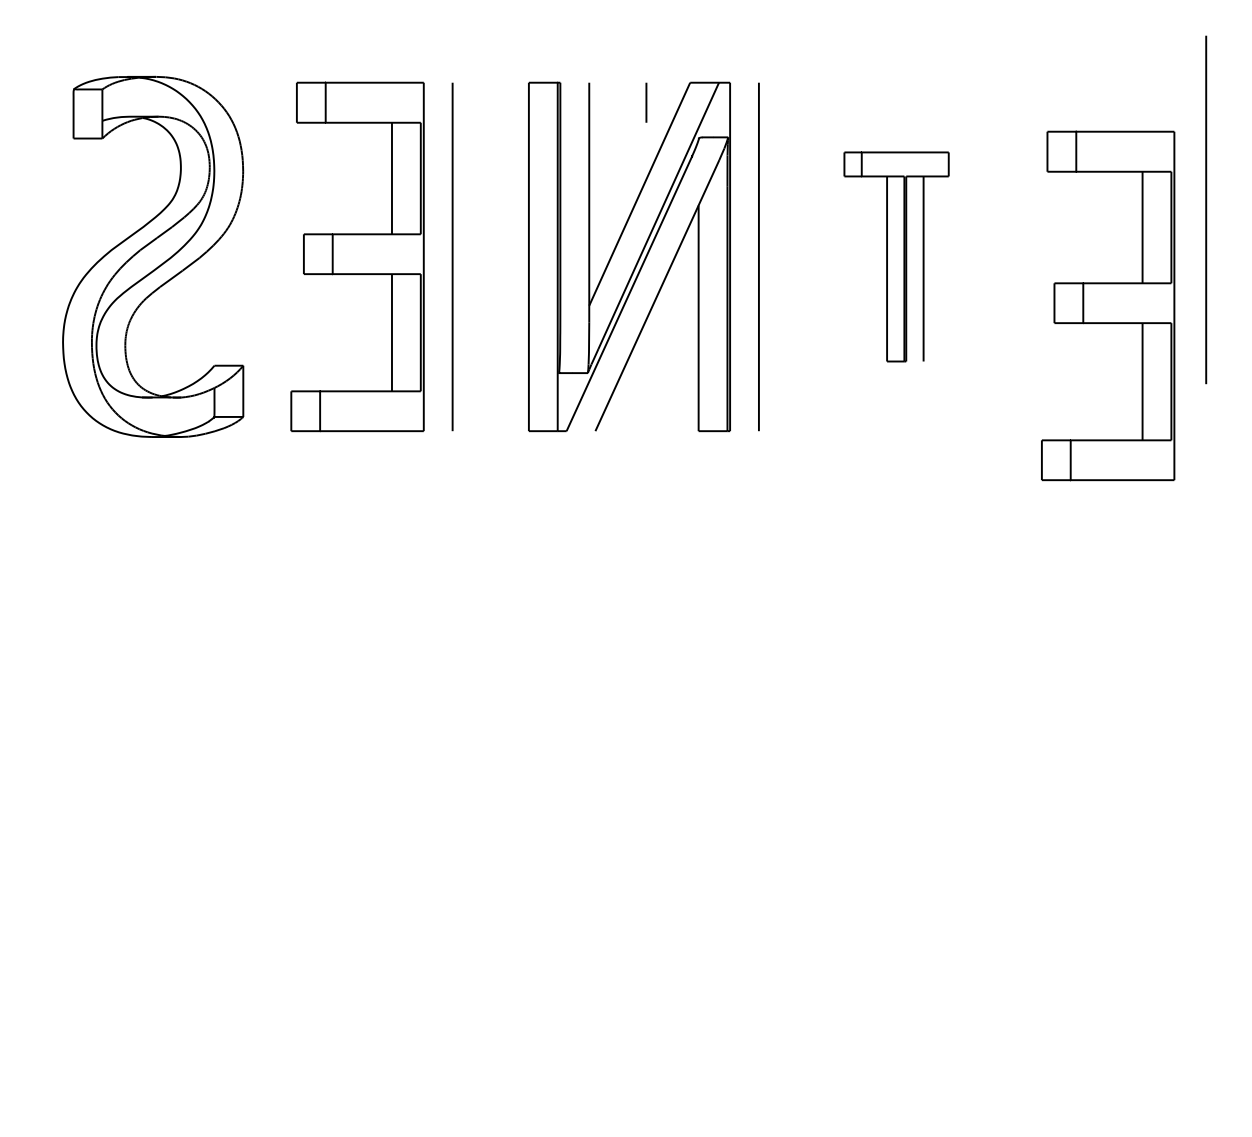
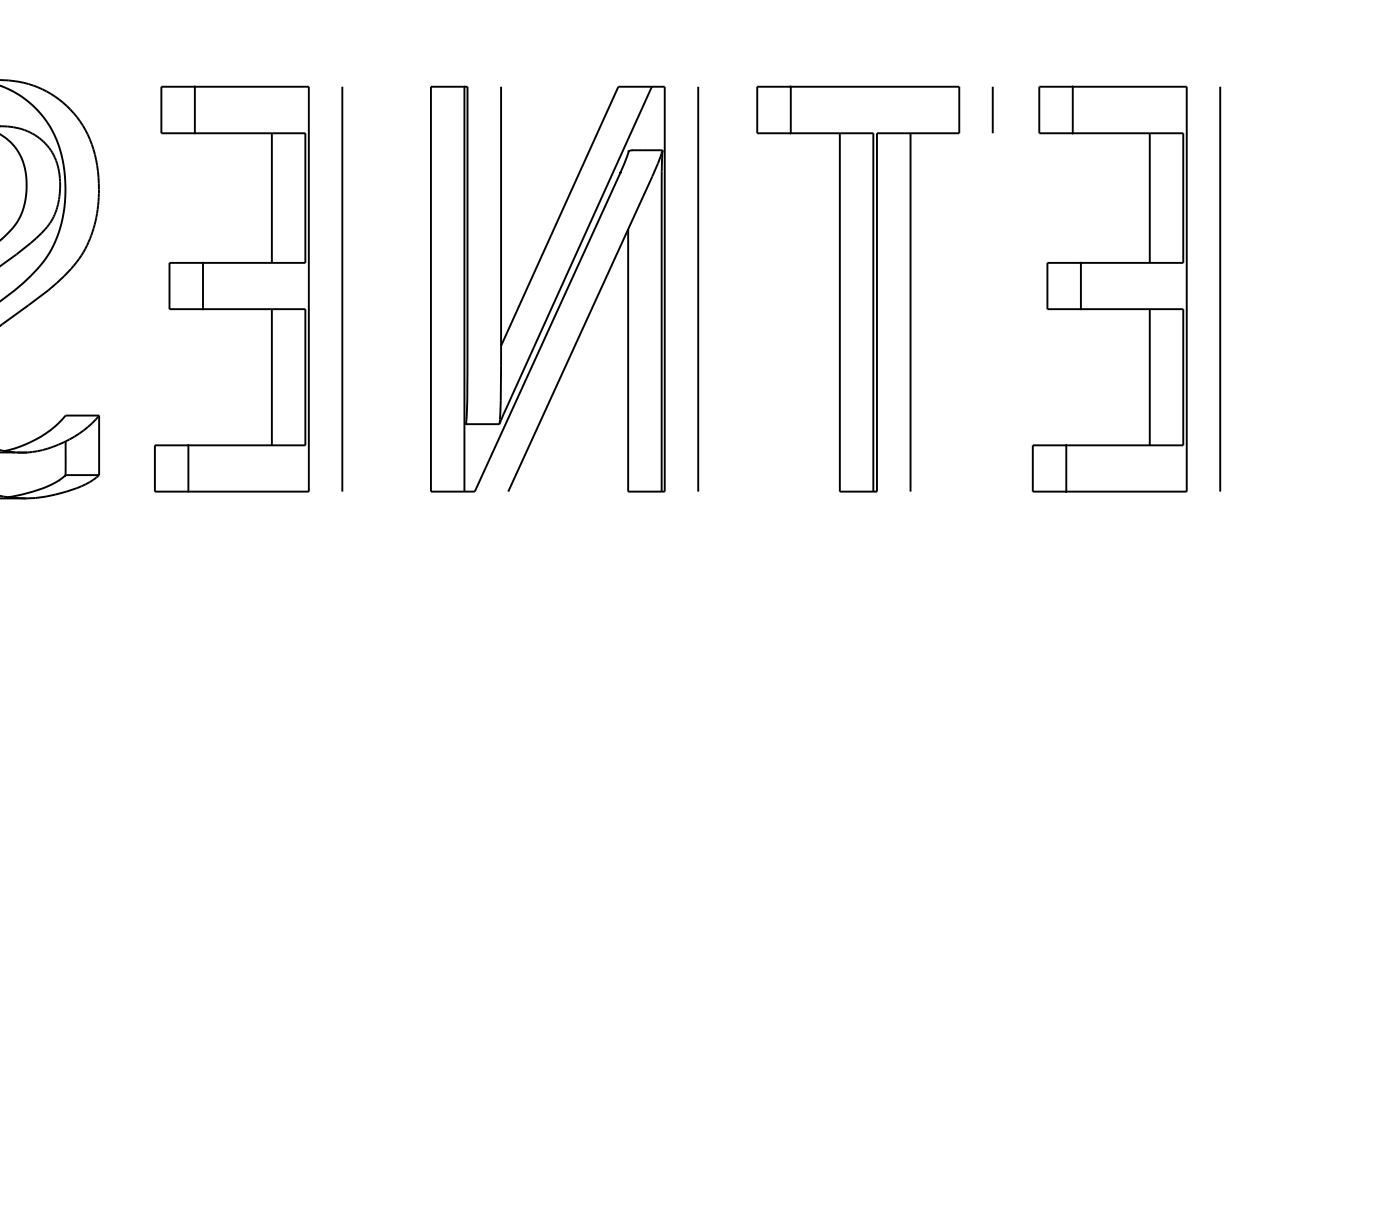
line: (646, 102) -> (992, 109), moved
line: (1206, 209) -> (1220, 288), moved
part: (896, 256) -> (858, 288), size x1.67
part: (1108, 305) -> (1110, 288), moved

